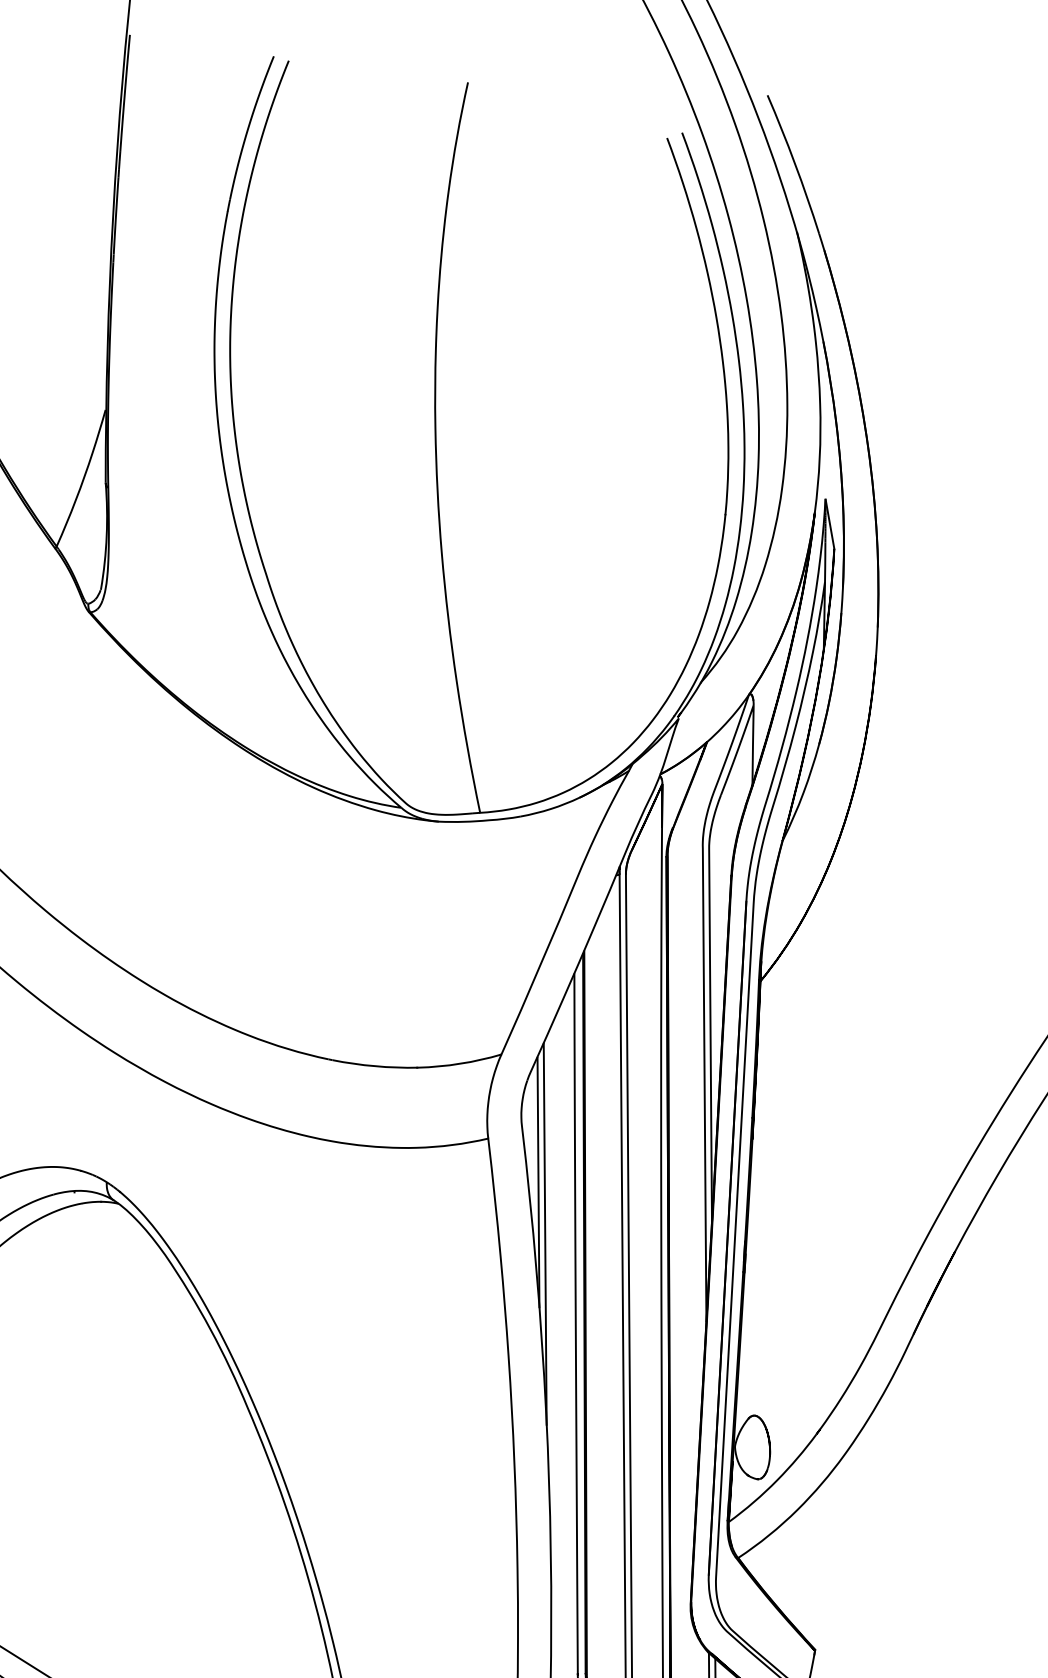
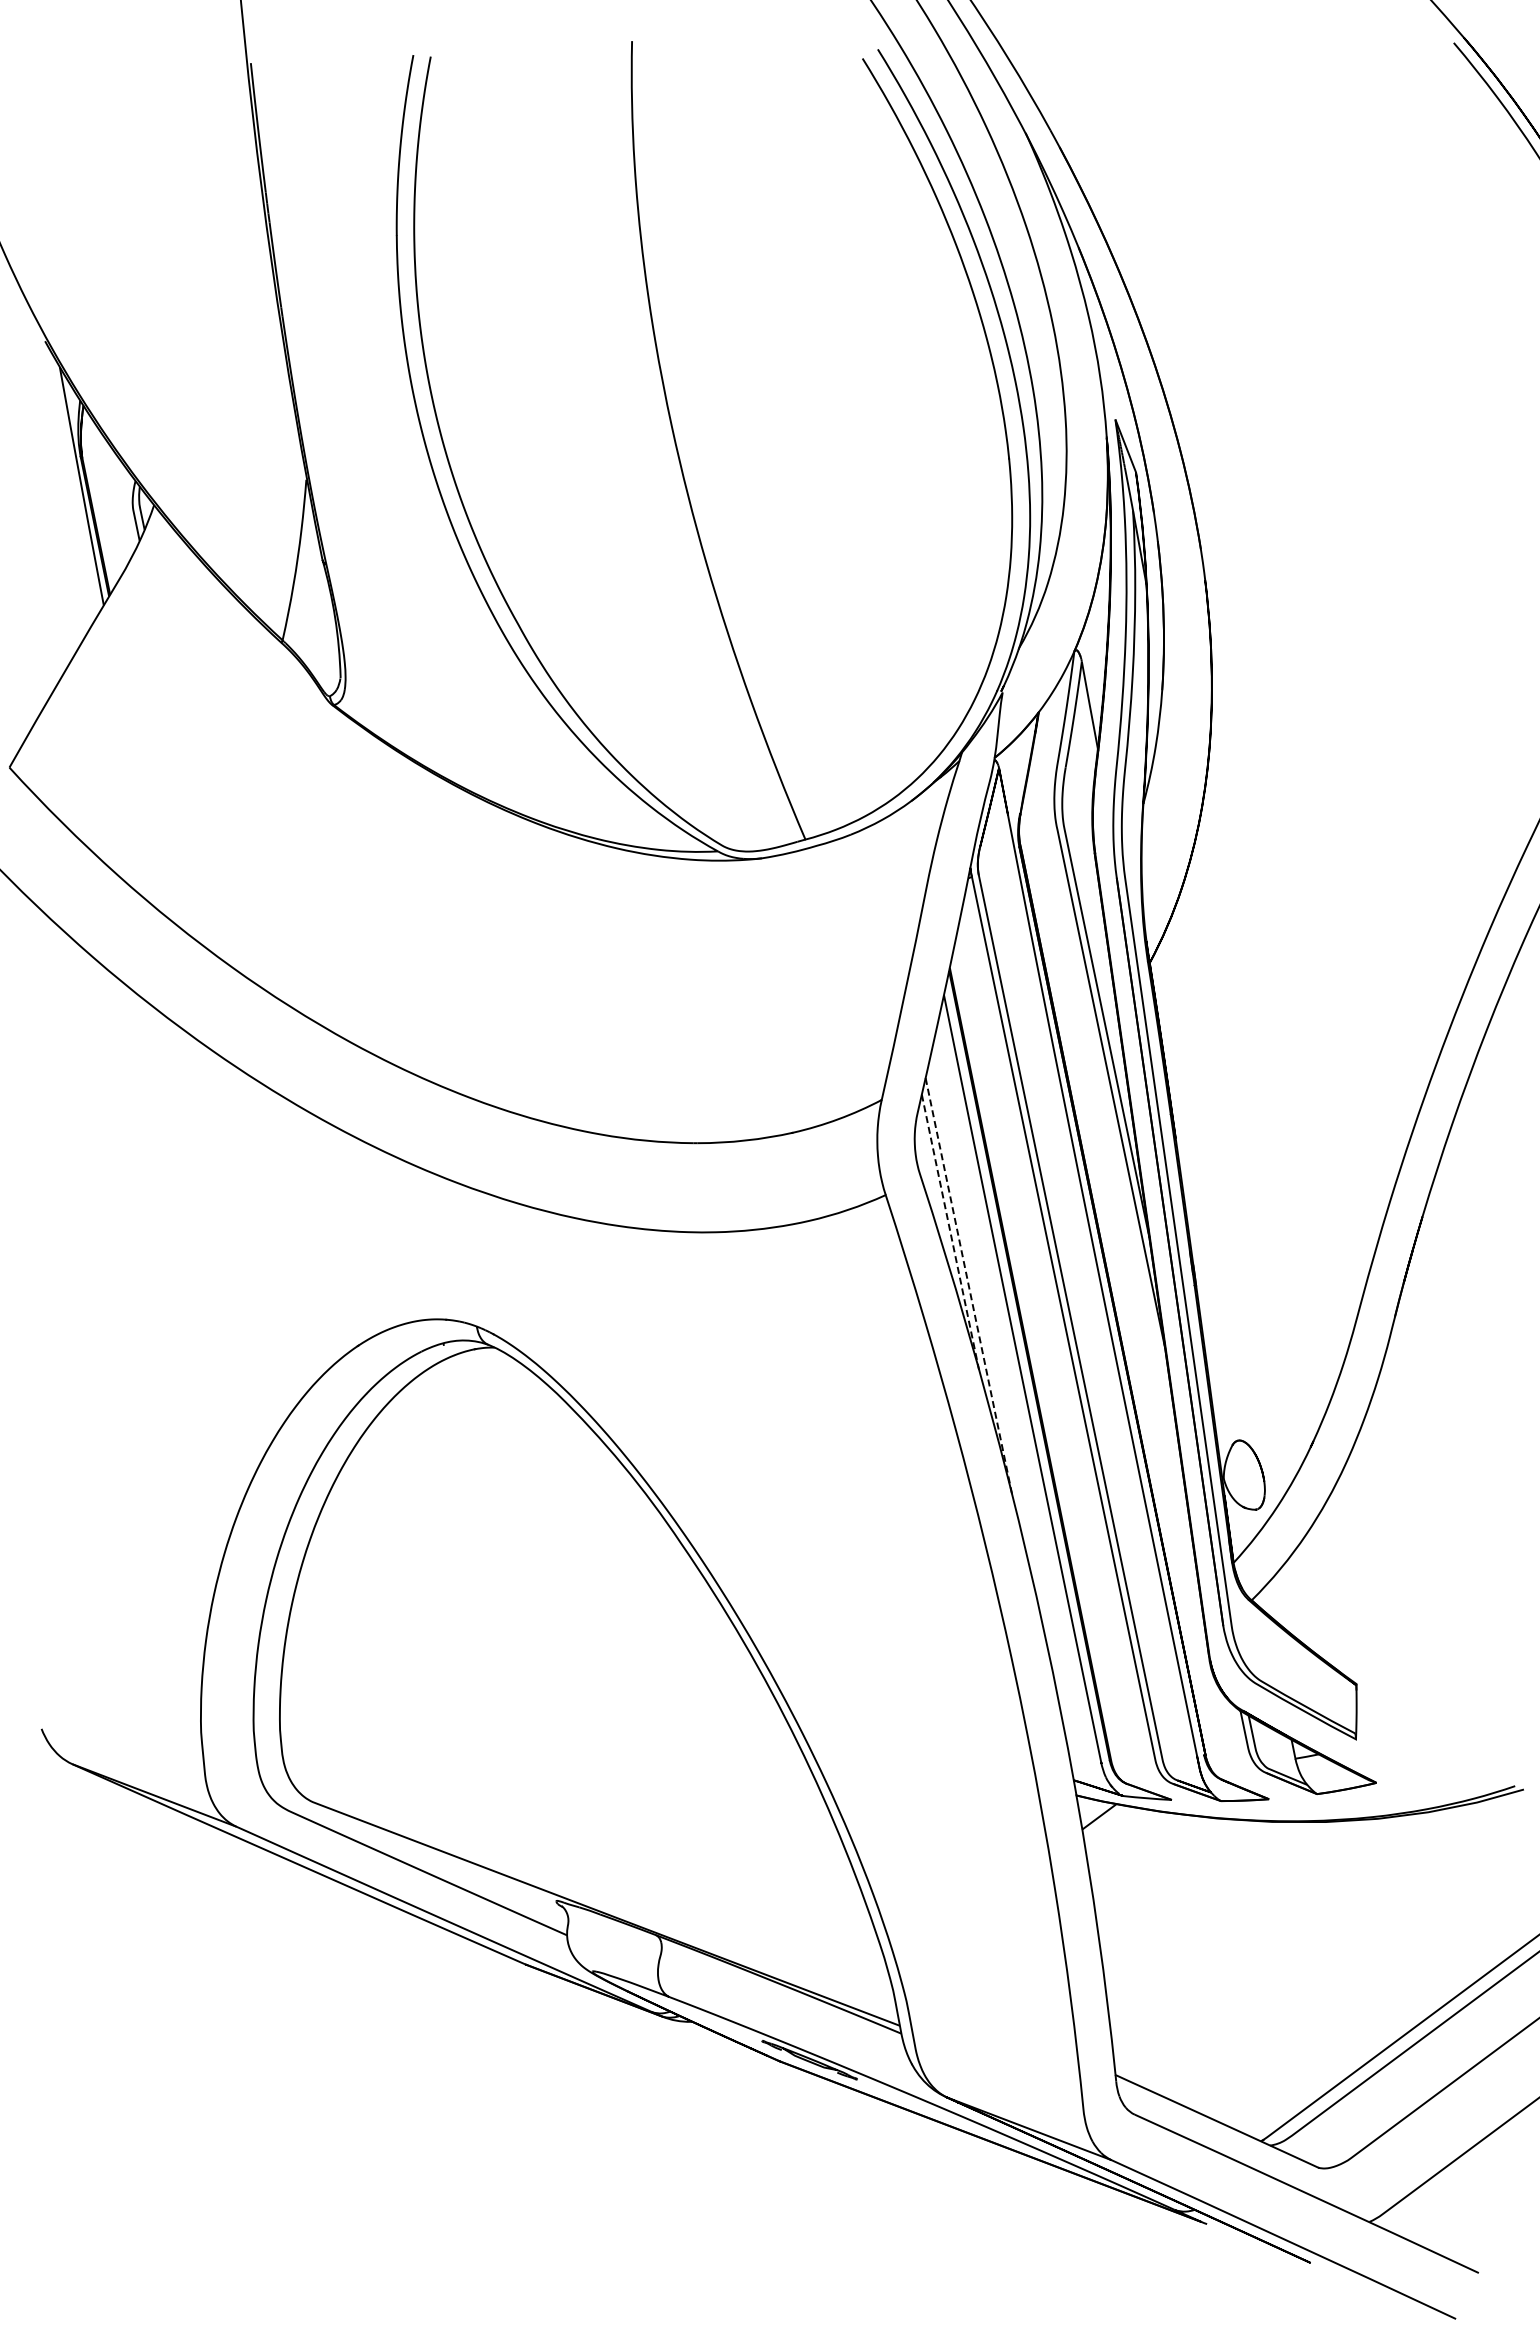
line: (538, 1182) -> (950, 1232), solid -> dashed
line: (545, 1235) -> (969, 1288), solid -> dashed

